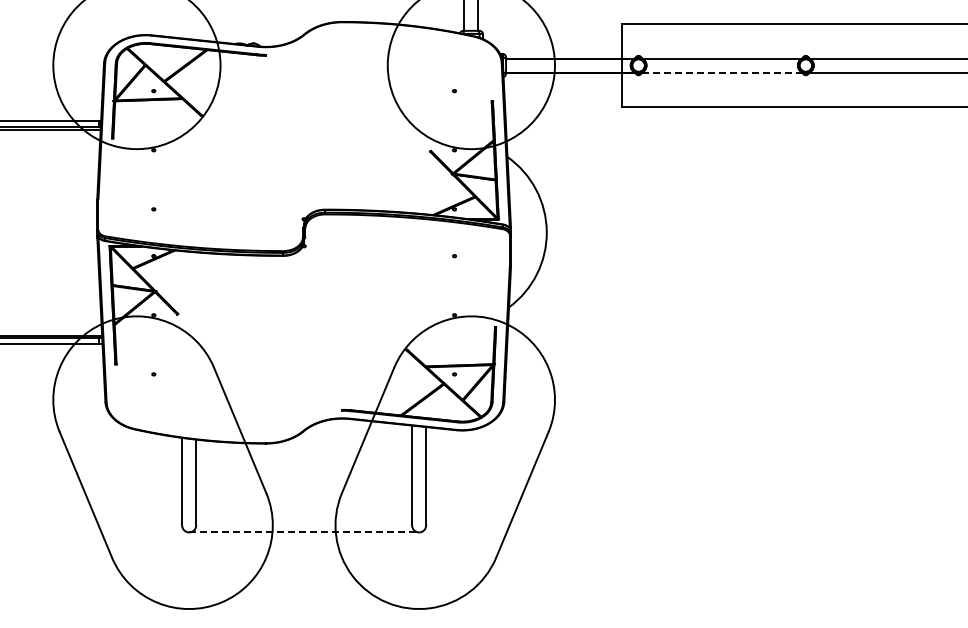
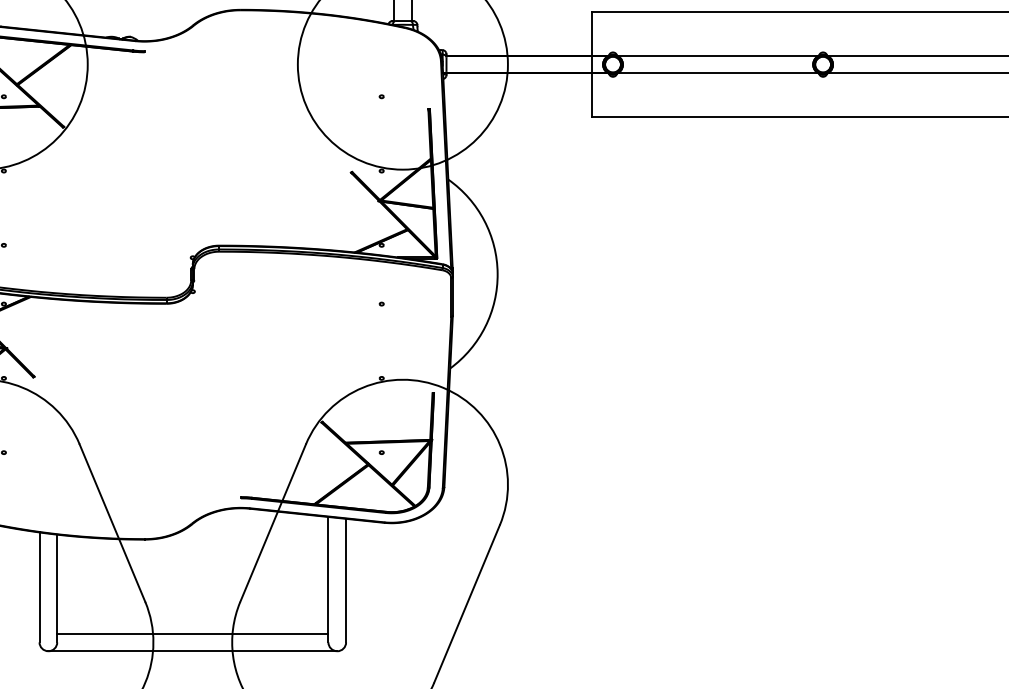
line: (722, 72) -> (718, 73), dashed -> solid
line: (304, 518) -> (193, 633), added
line: (304, 532) -> (193, 651), dashed -> solid

